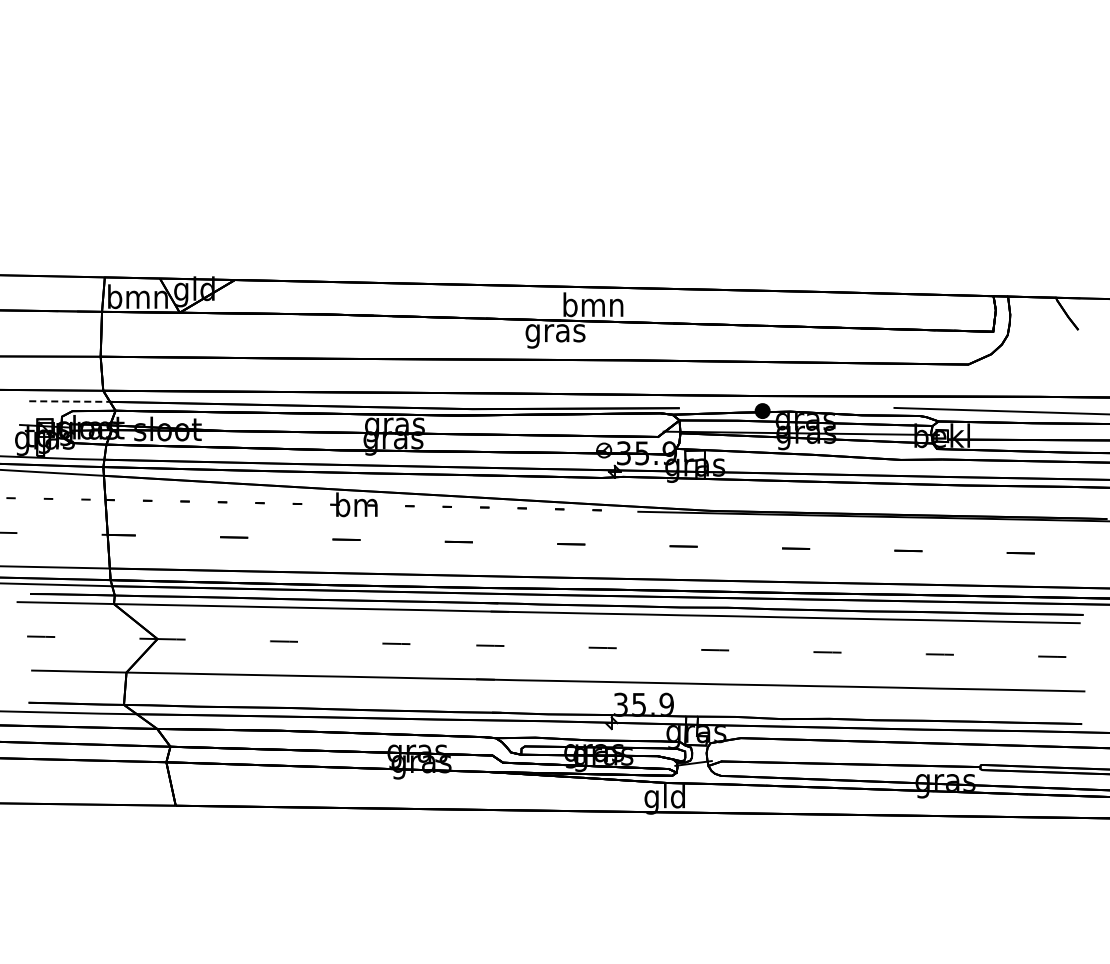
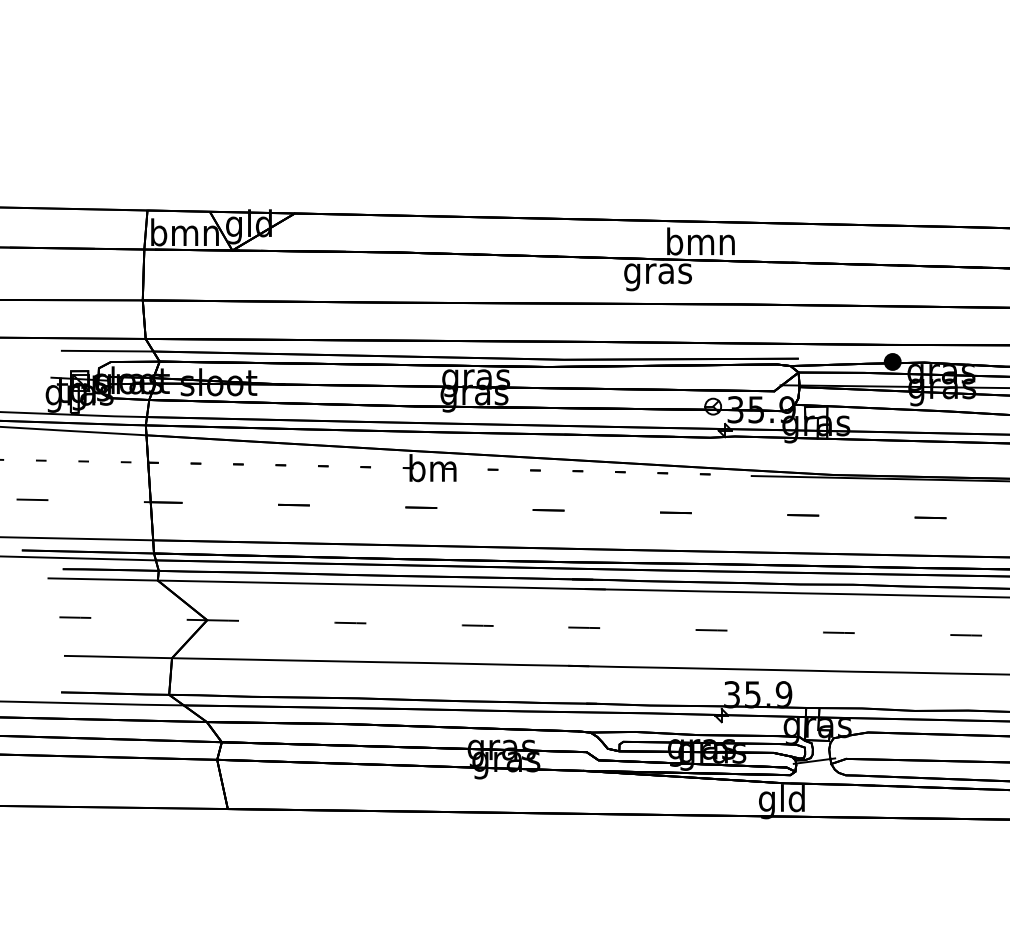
line: (70, 401) -> (108, 351), dashed -> solid

